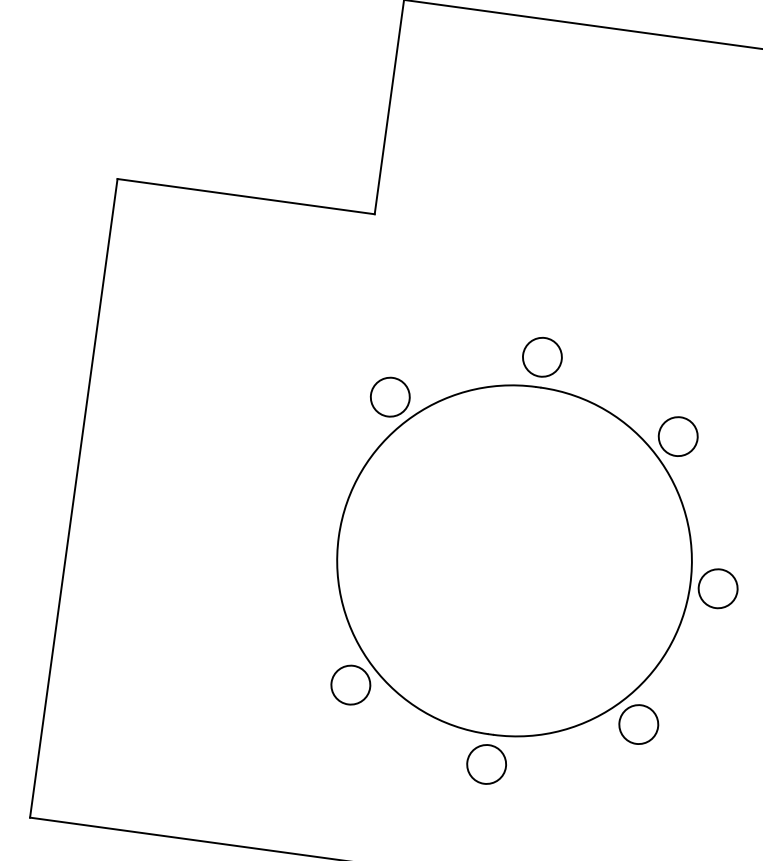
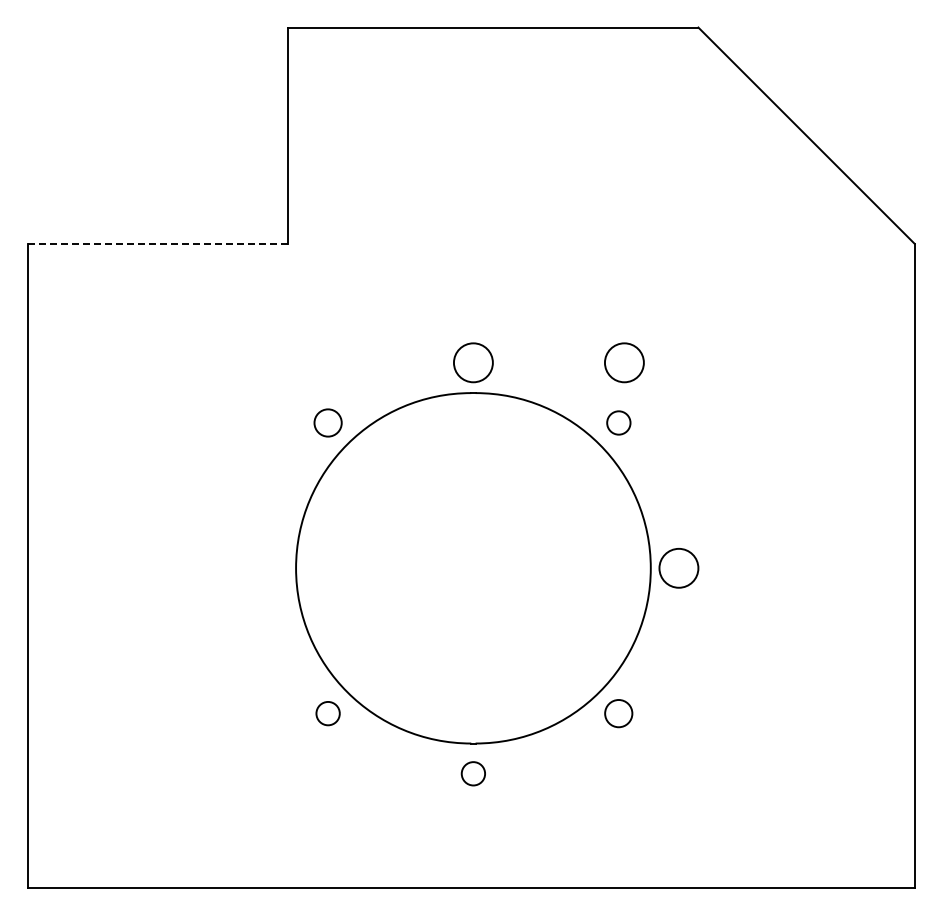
line: (246, 196) -> (158, 243), solid -> dashed
circle: (692, 377) -> (624, 362), added
circle: (389, 396) -> (327, 422), size x0.7
circle: (678, 436) -> (618, 422), size x0.6
circle: (350, 684) -> (327, 713), size x0.6
circle: (638, 724) -> (618, 713), size x0.7
circle: (485, 764) -> (472, 773), size x0.6

